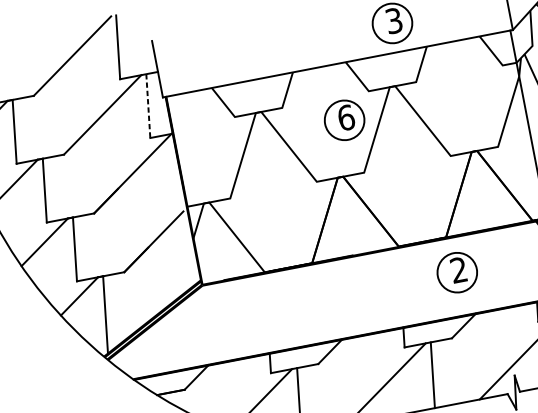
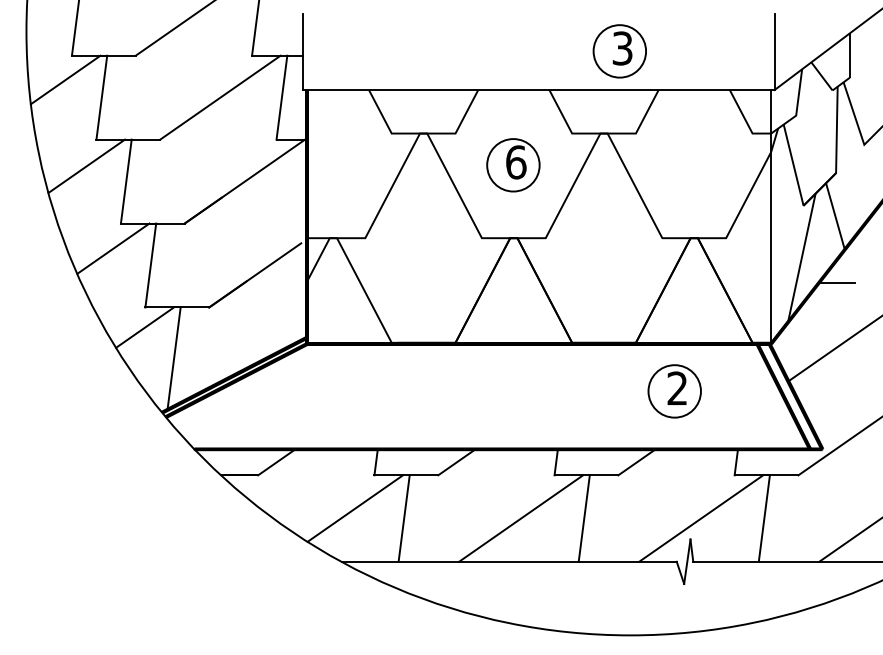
line: (148, 106) -> (281, 98), dashed -> solid
part: (344, 120) -> (513, 165), moved
part: (457, 272) -> (674, 391), moved

